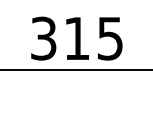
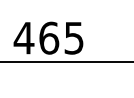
text: (60, 37) -> (36, 37), 315 -> 465

